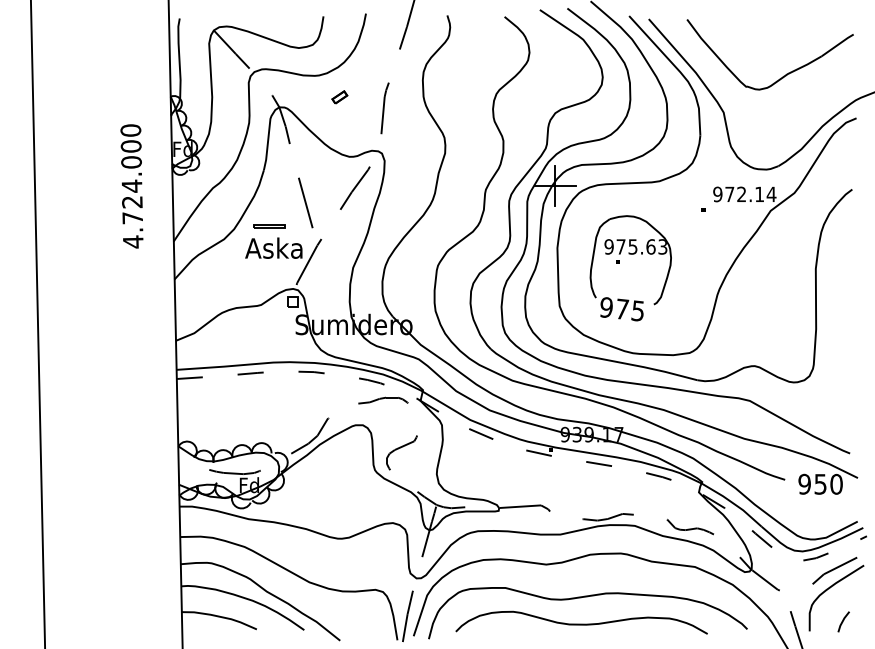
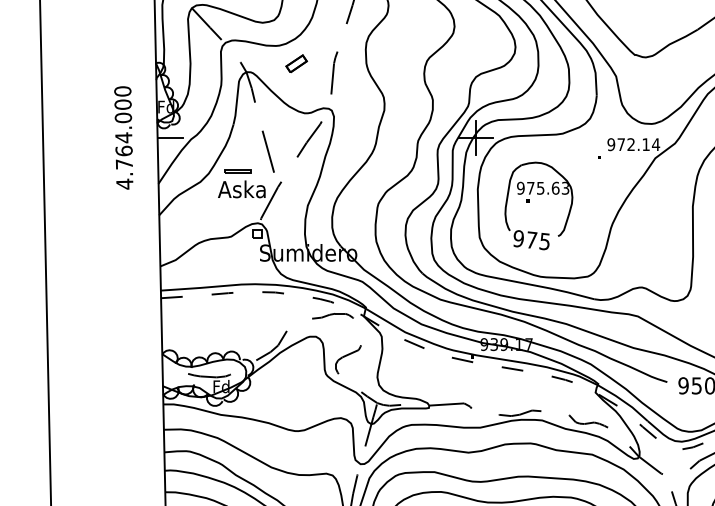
part: (339, 97) -> (296, 63), size x1.67
line: (187, 186) -> (169, 138), added
text: (132, 201) -> (124, 150), 4.724.000 -> 4.764.000

